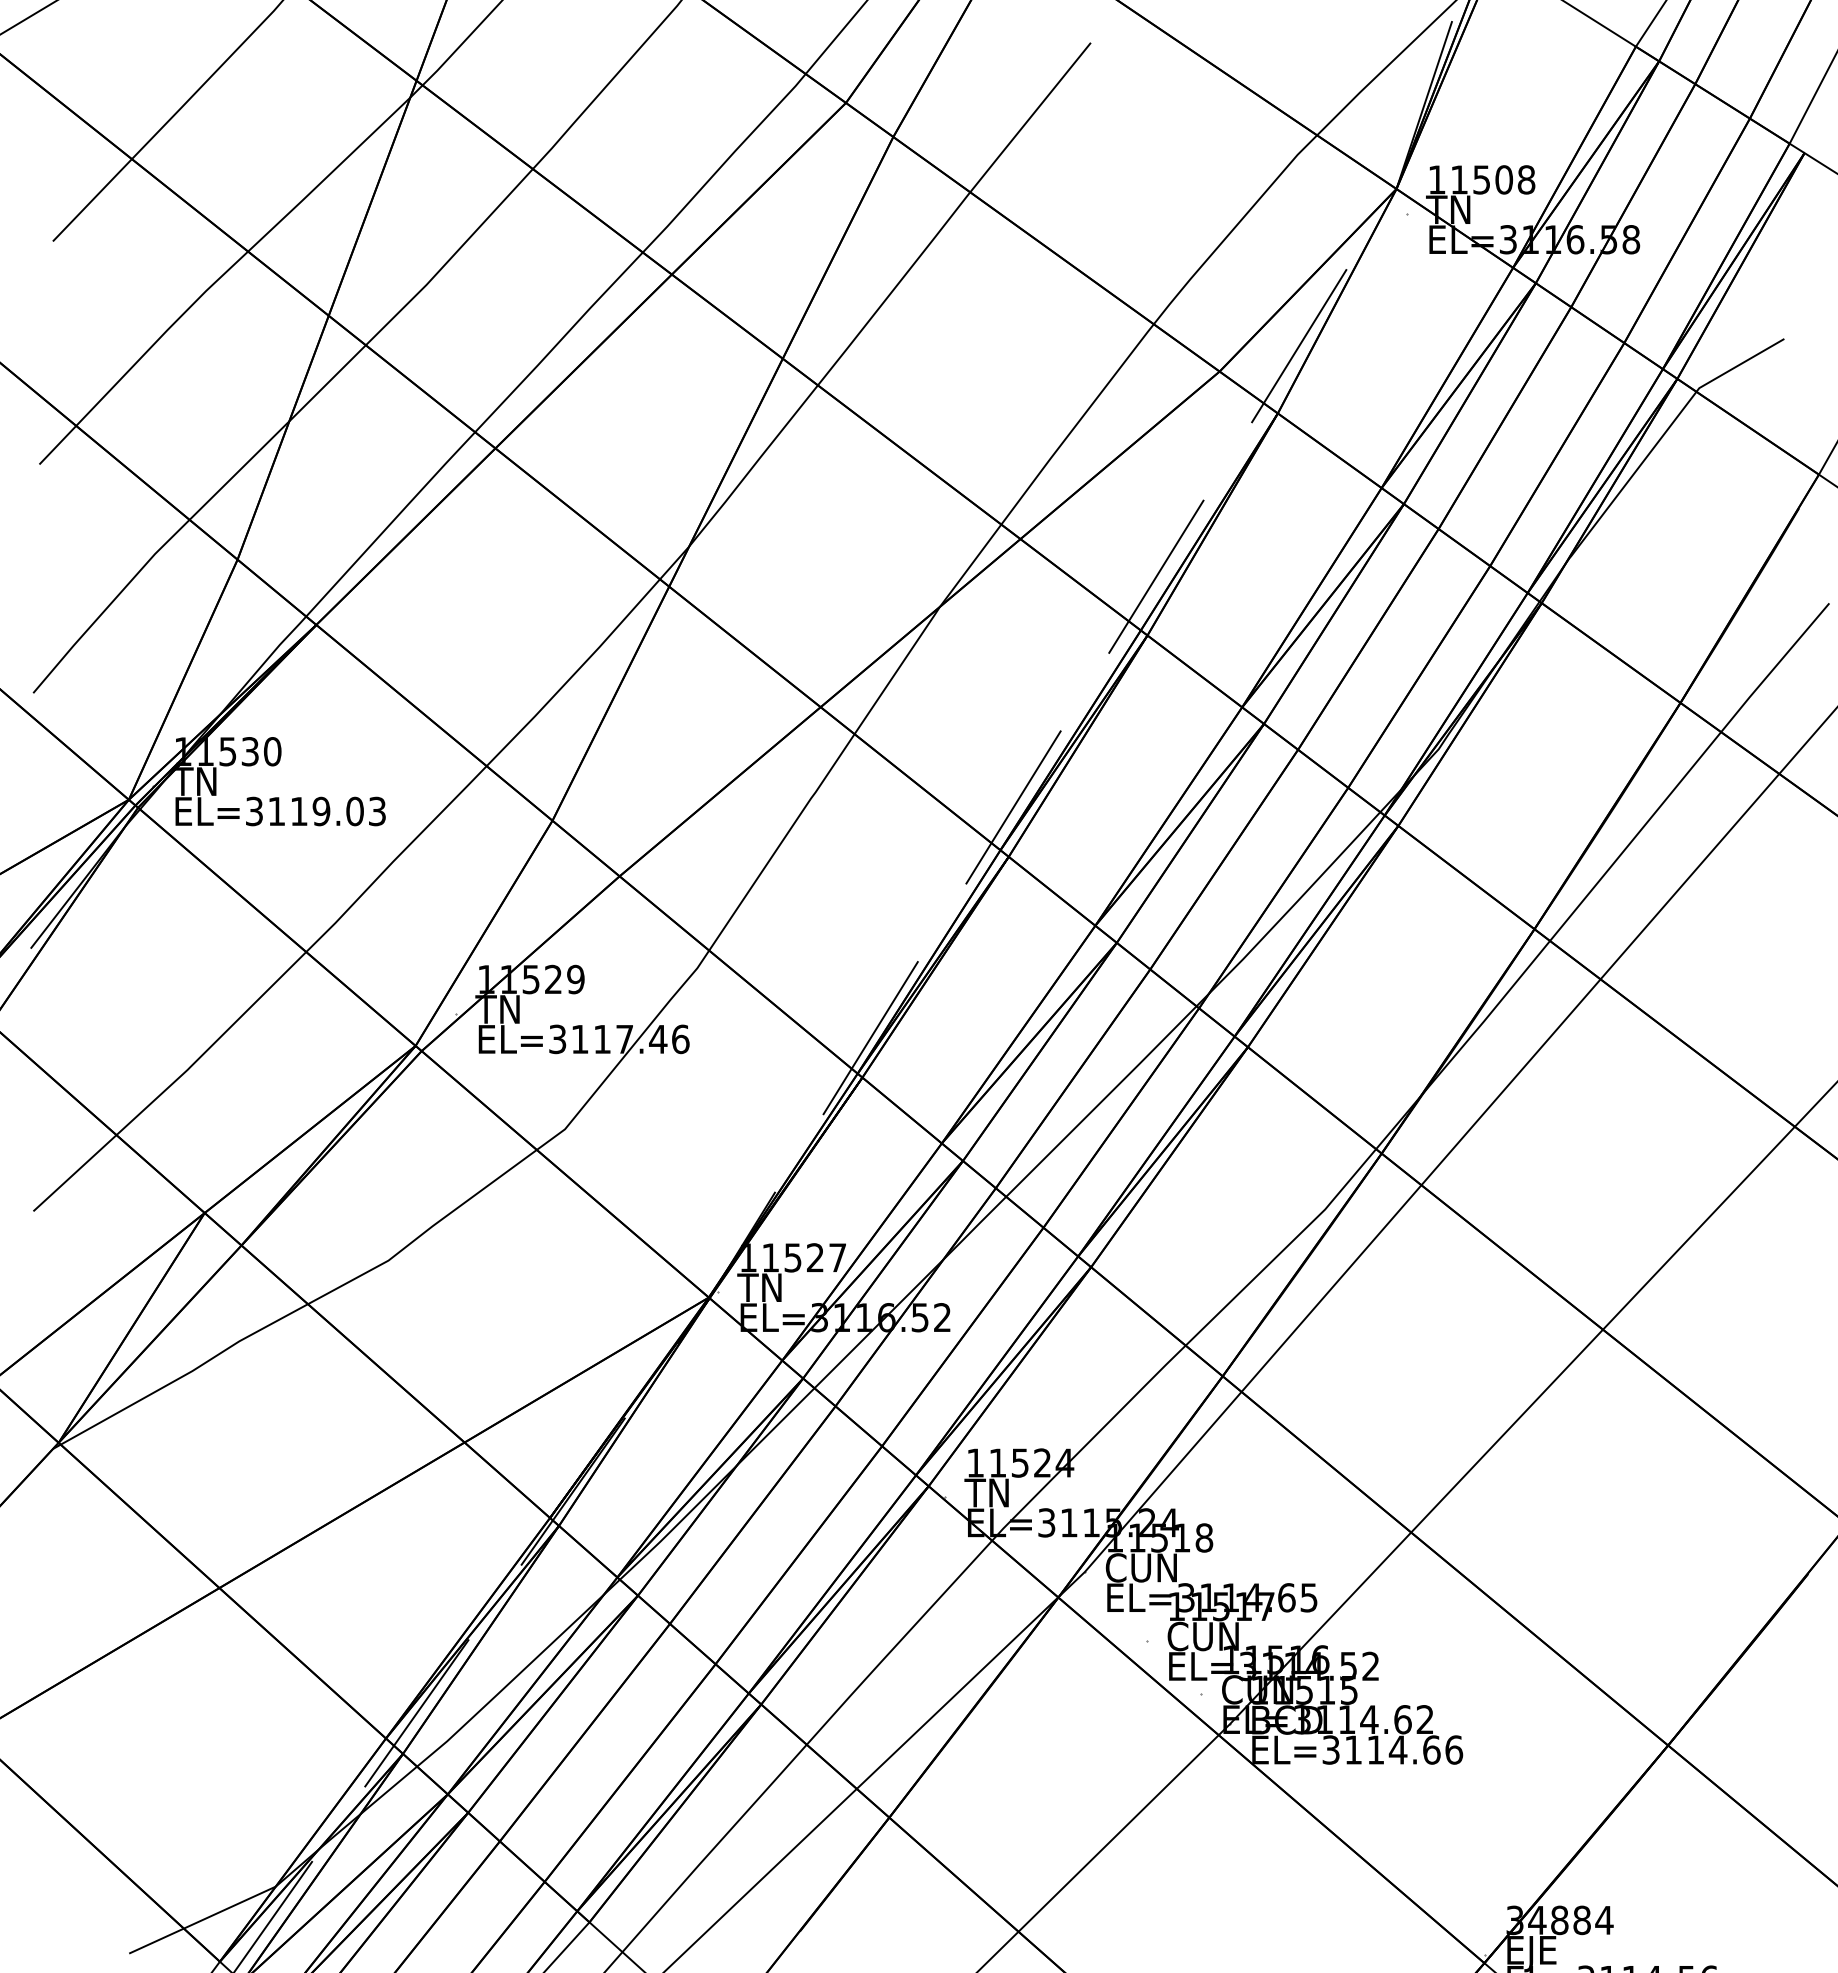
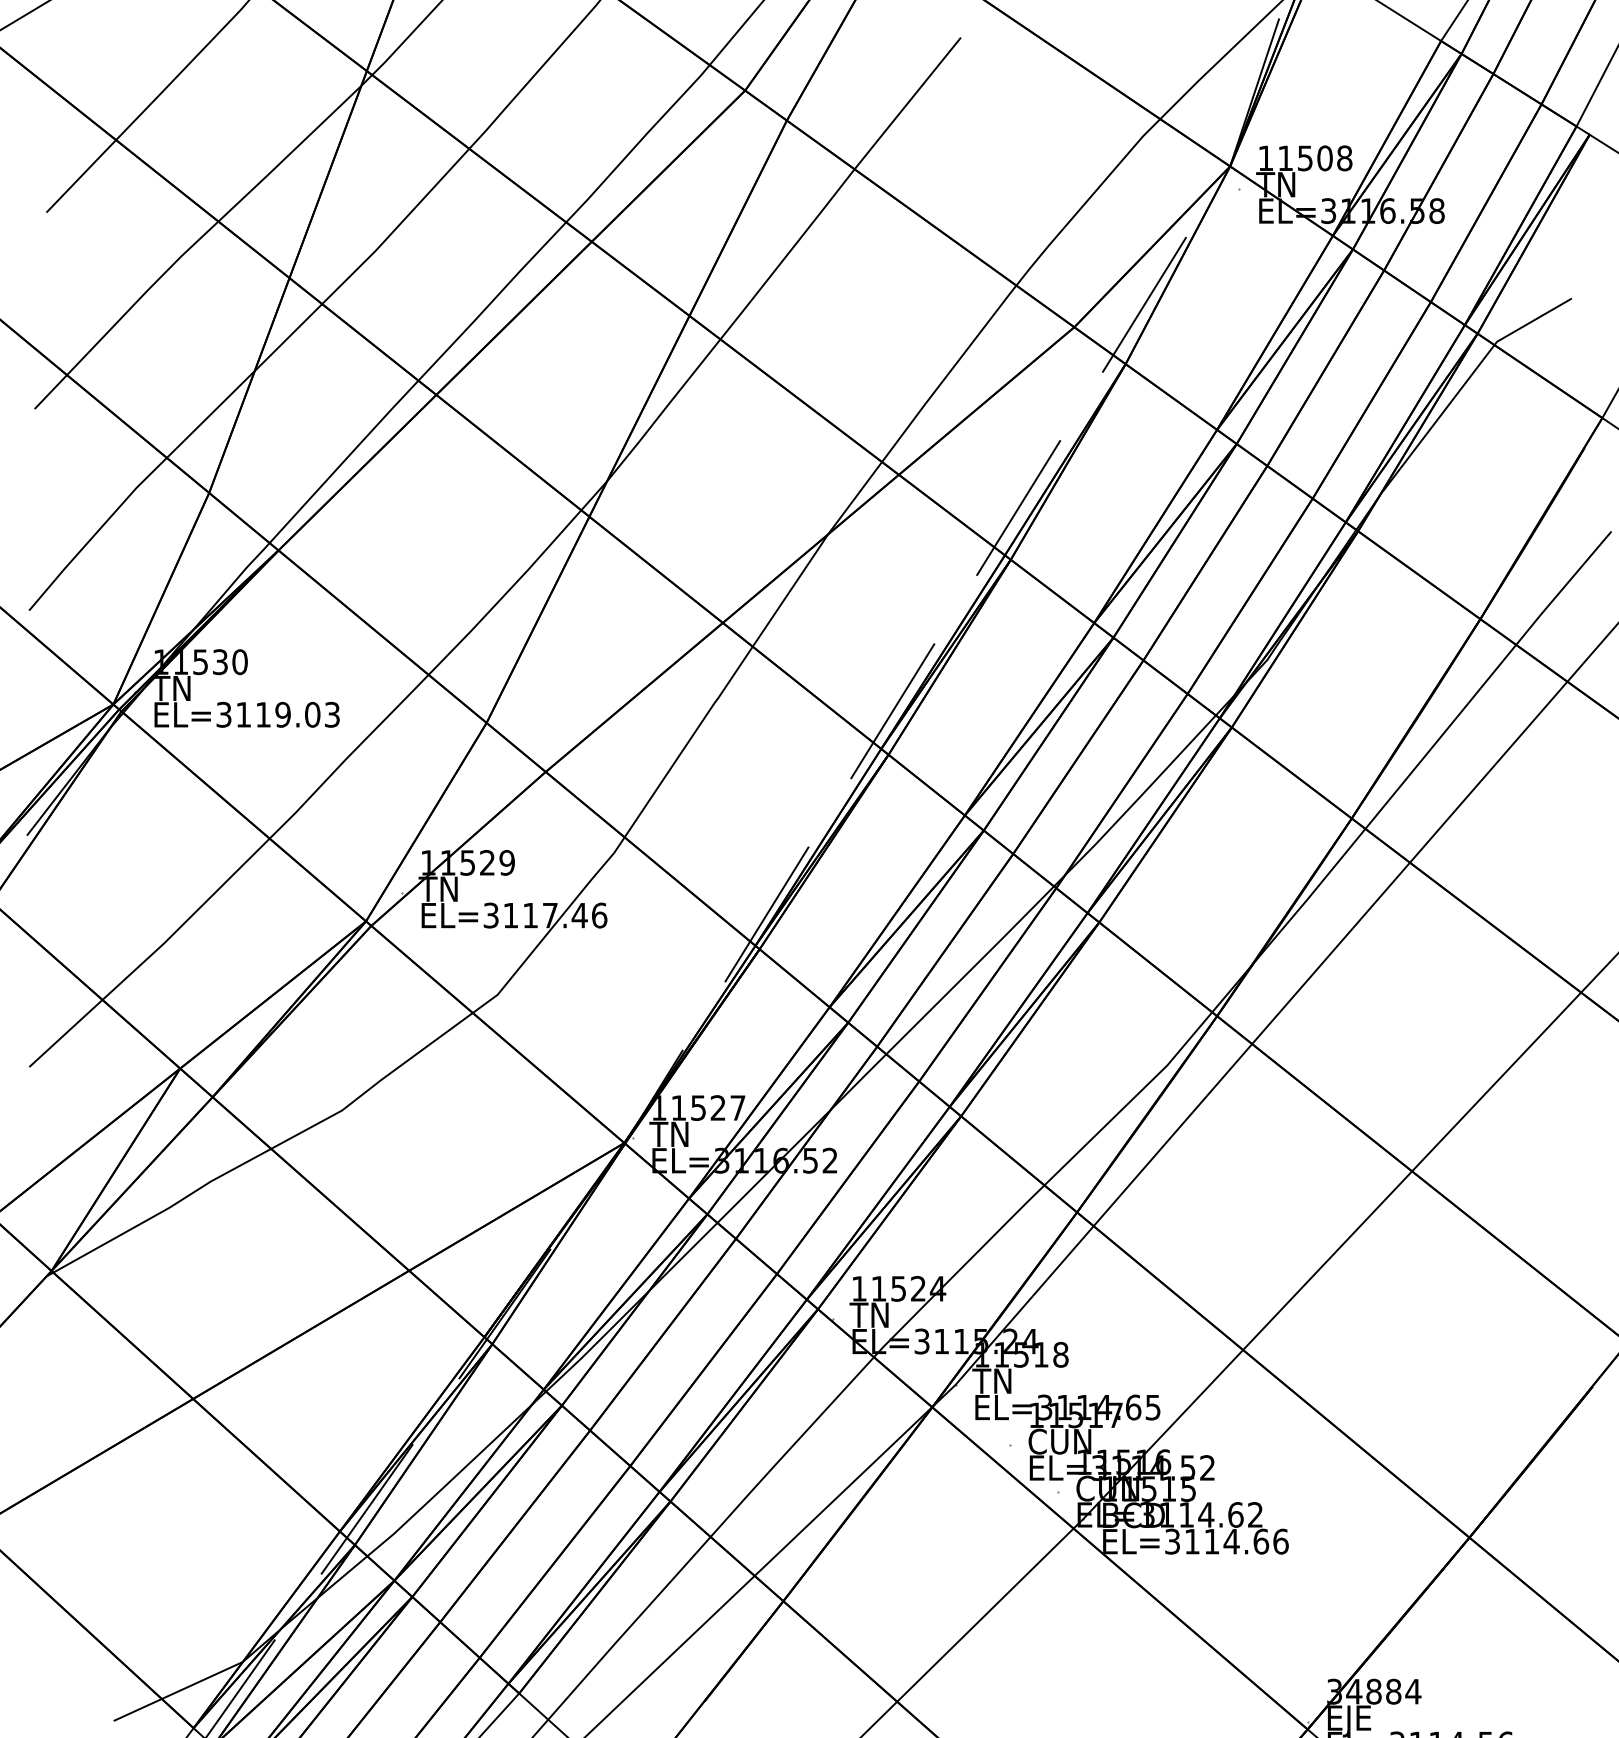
text: (1139, 1567) -> (1003, 1380), CUN -> TN

